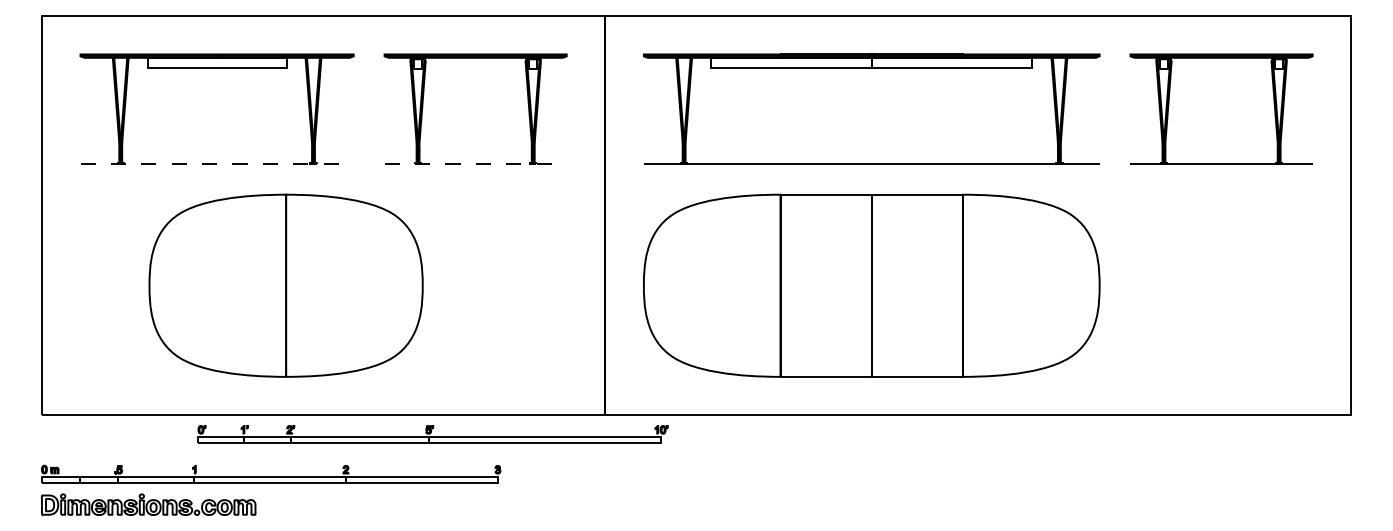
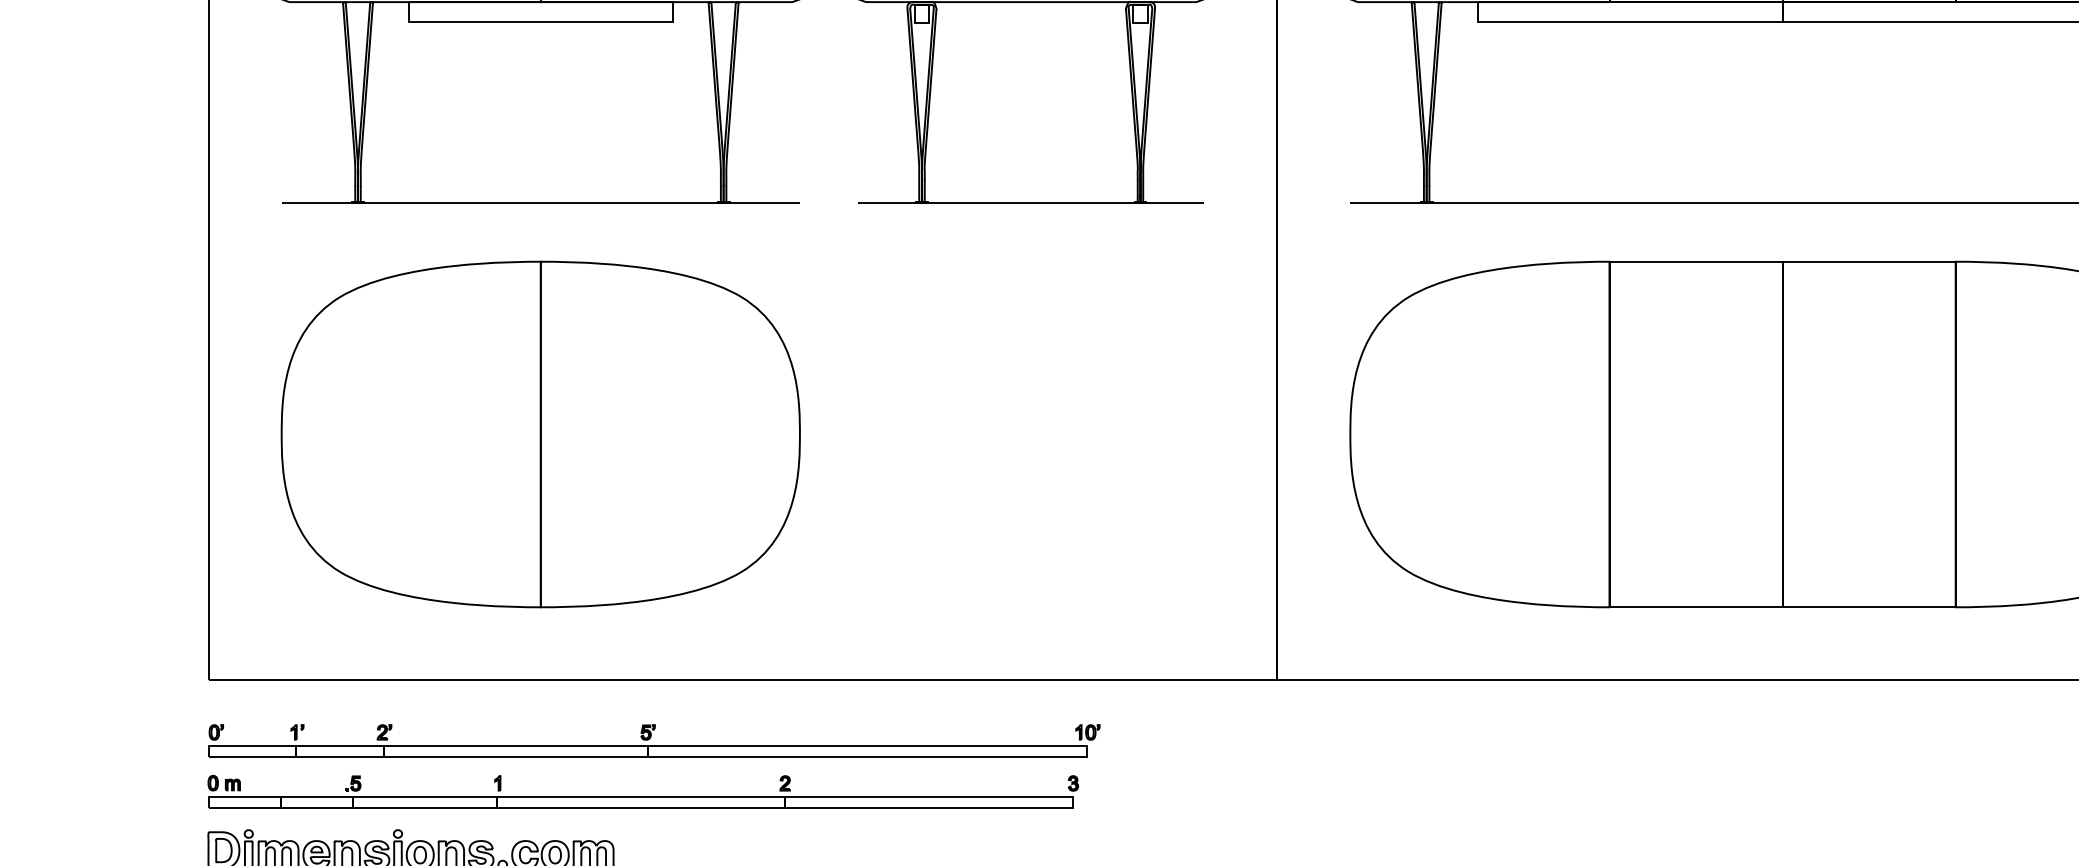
line: (217, 163) -> (541, 202), dashed -> solid
line: (476, 163) -> (1032, 202), dashed -> solid
part: (285, 285) -> (539, 433), moved
part: (432, 434) -> (653, 741), moved

